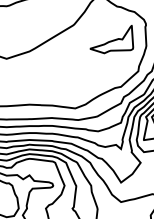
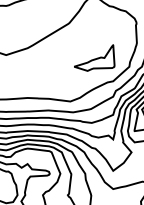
part: (111, 38) -> (94, 57), moved

